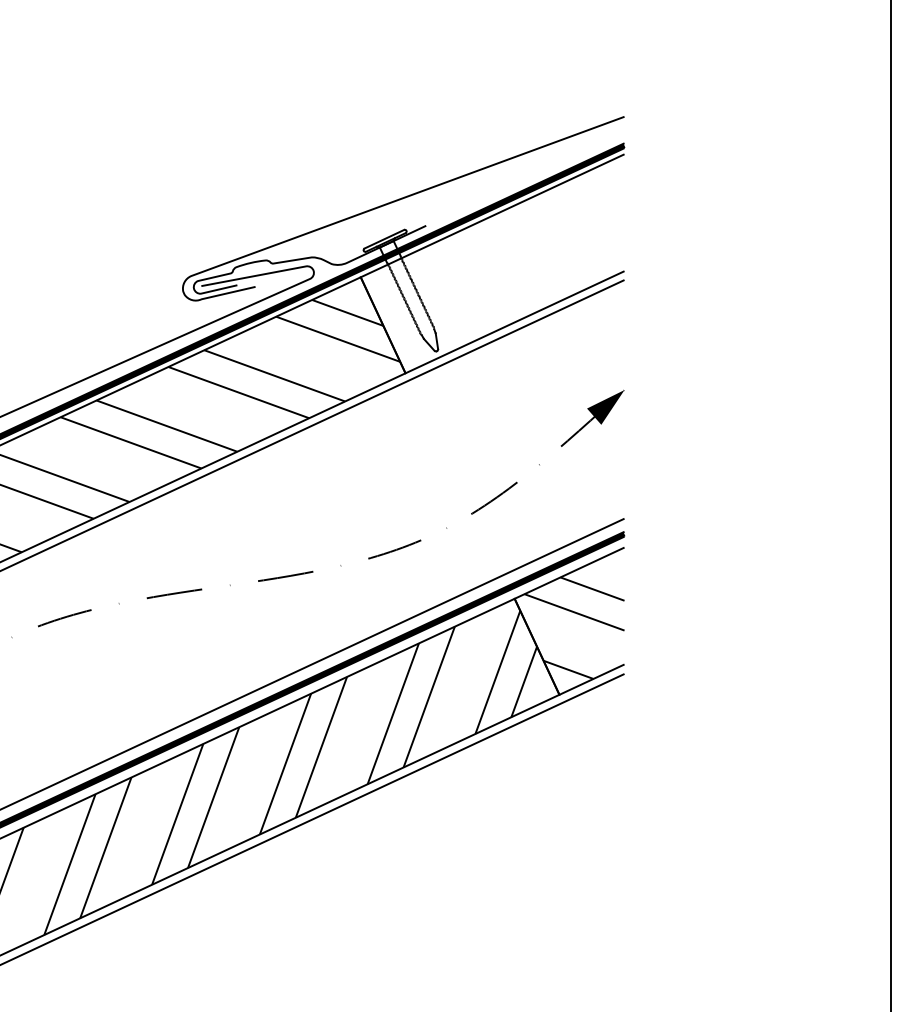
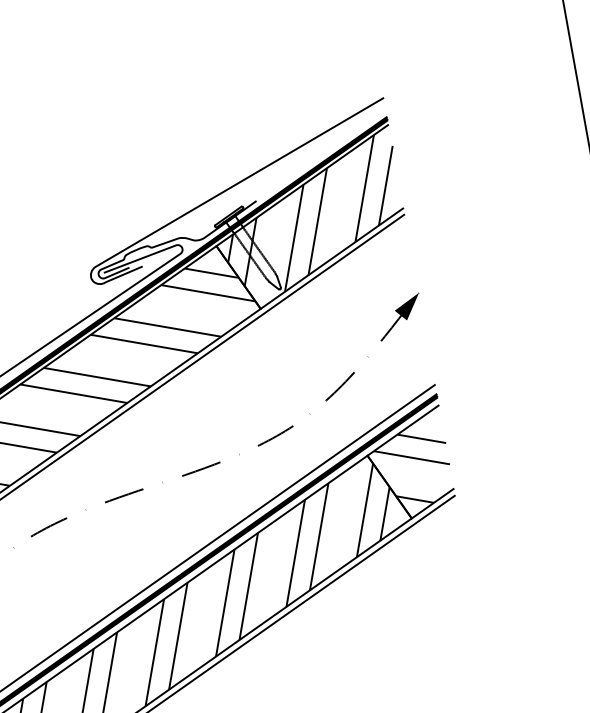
hatch: (498, 259) -> (312, 215), added

